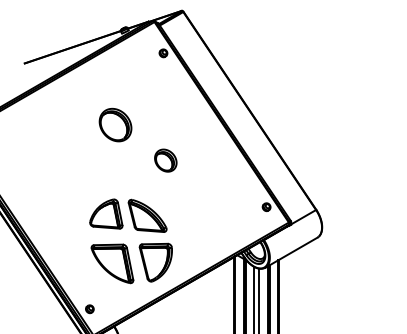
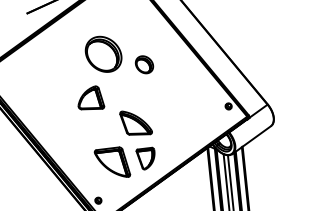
part: (115, 124) -> (103, 53), size x1.4
part: (165, 160) -> (144, 64), moved
part: (106, 213) -> (90, 97), moved
part: (155, 262) -> (146, 158), size x0.7

